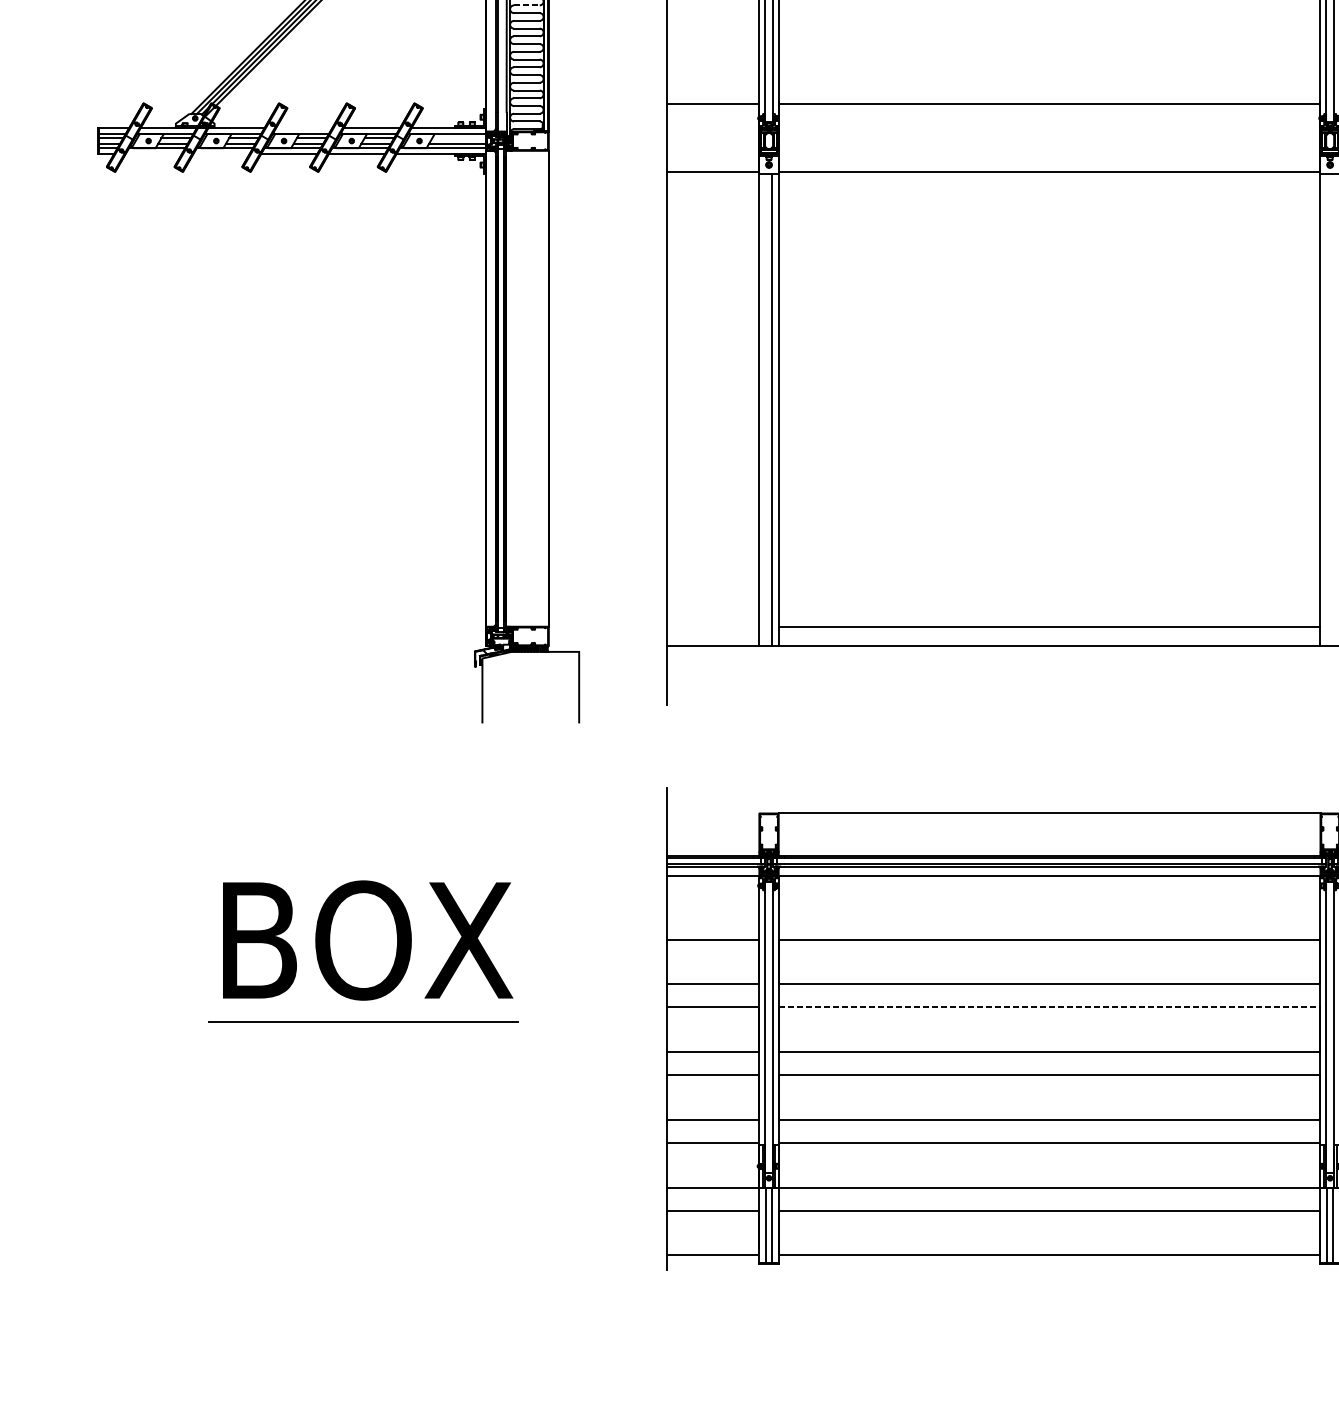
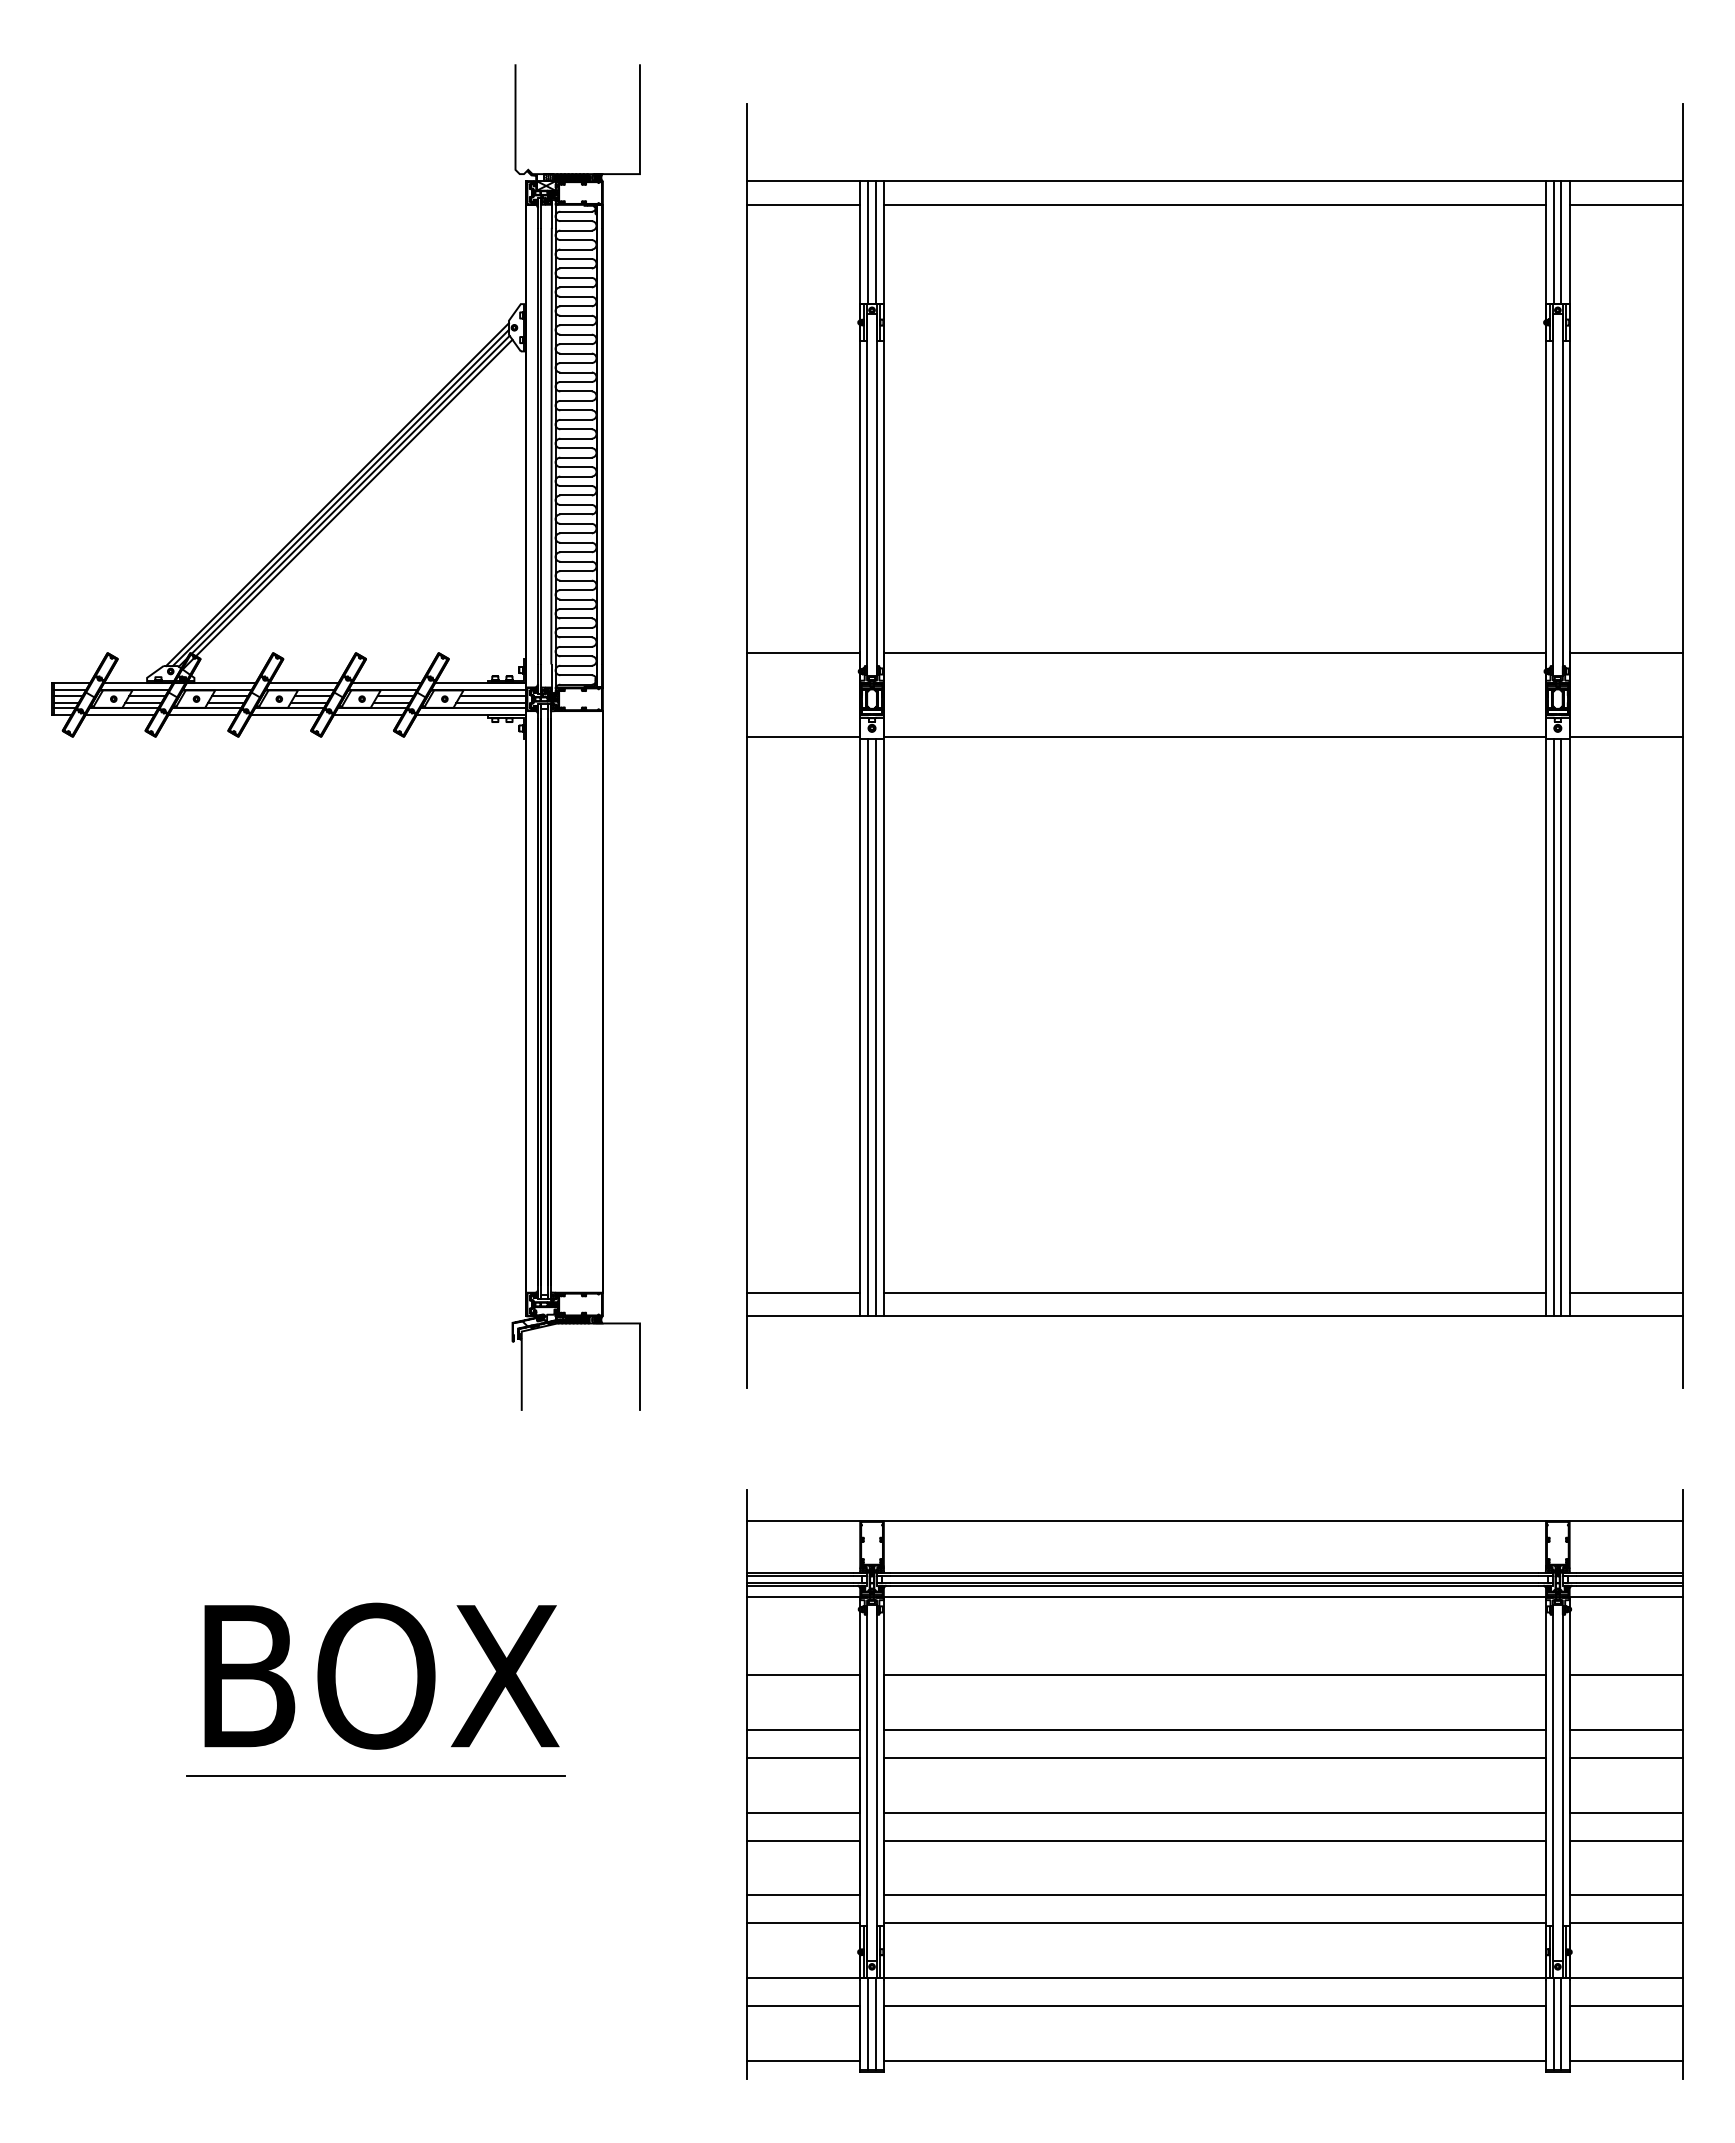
line: (527, 5) -> (576, 533), dashed -> solid
line: (303, 128) -> (303, 683), added
line: (459, 138) -> (493, 695), added
line: (153, 154) -> (119, 715), added
line: (221, 154) -> (202, 715), added
line: (766, 409) -> (868, 1027), added
line: (1327, 409) -> (1554, 1027), added
line: (1333, 409) -> (1561, 1027), added
line: (712, 626) -> (803, 1292), added
line: (712, 813) -> (803, 1520), added
line: (1049, 1007) -> (1214, 1757), dashed -> solid

